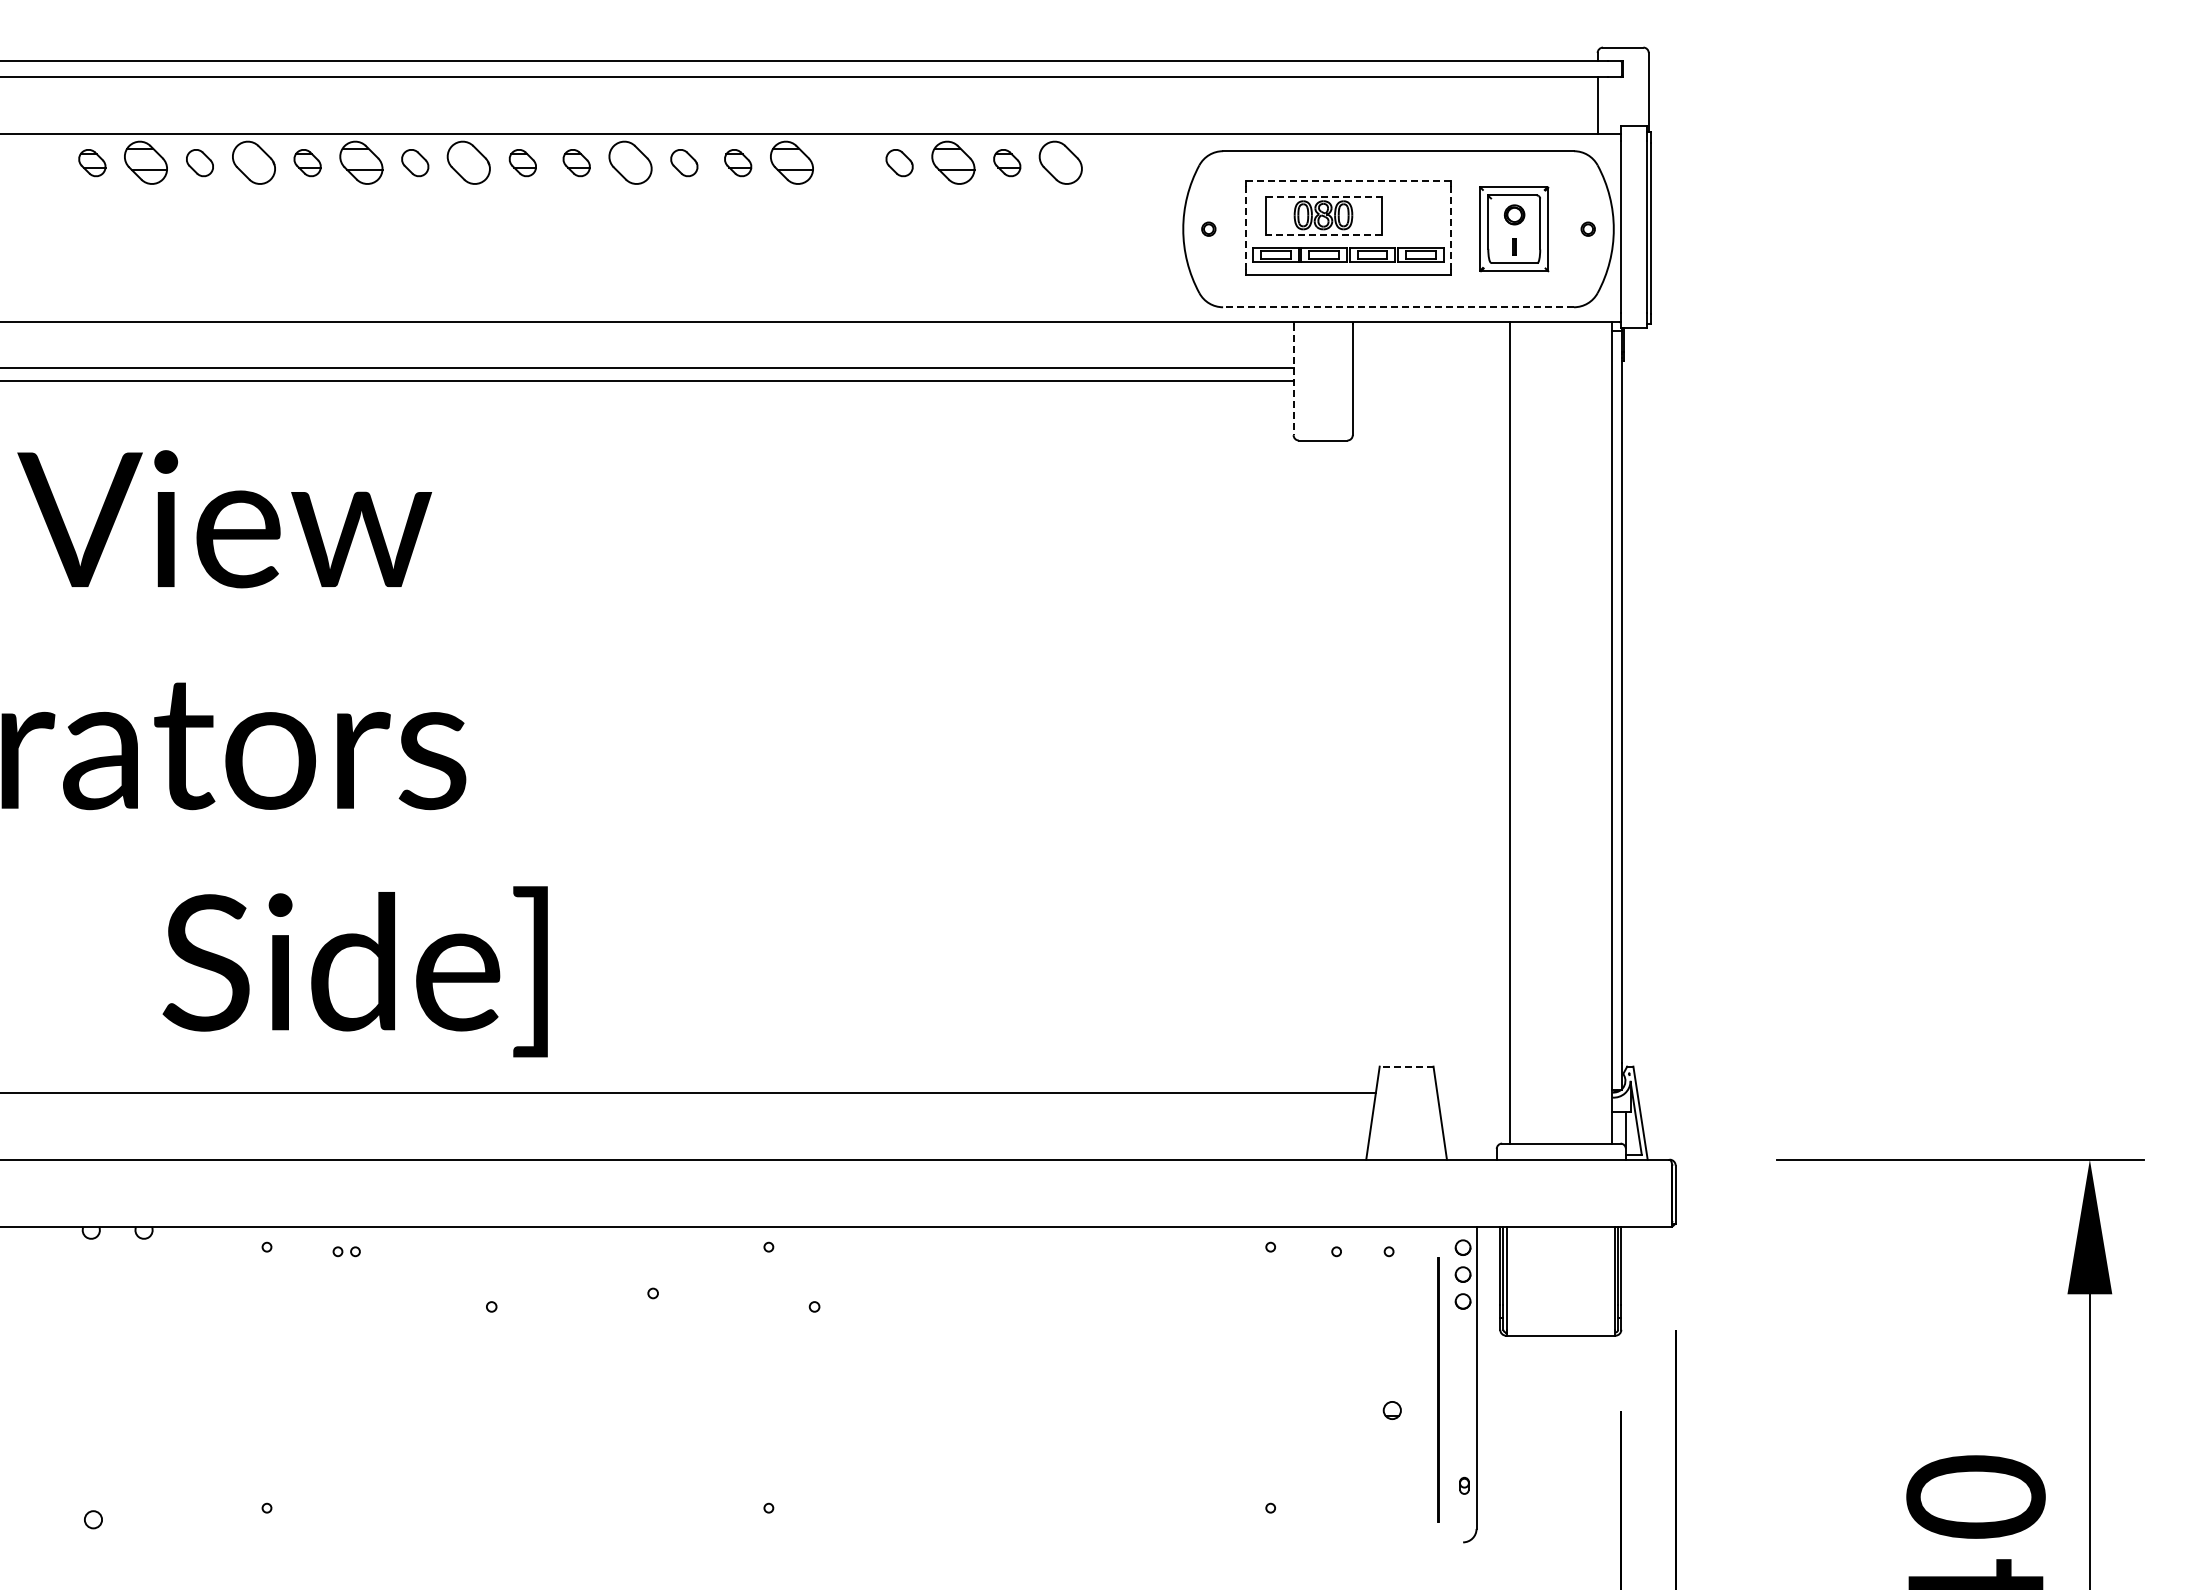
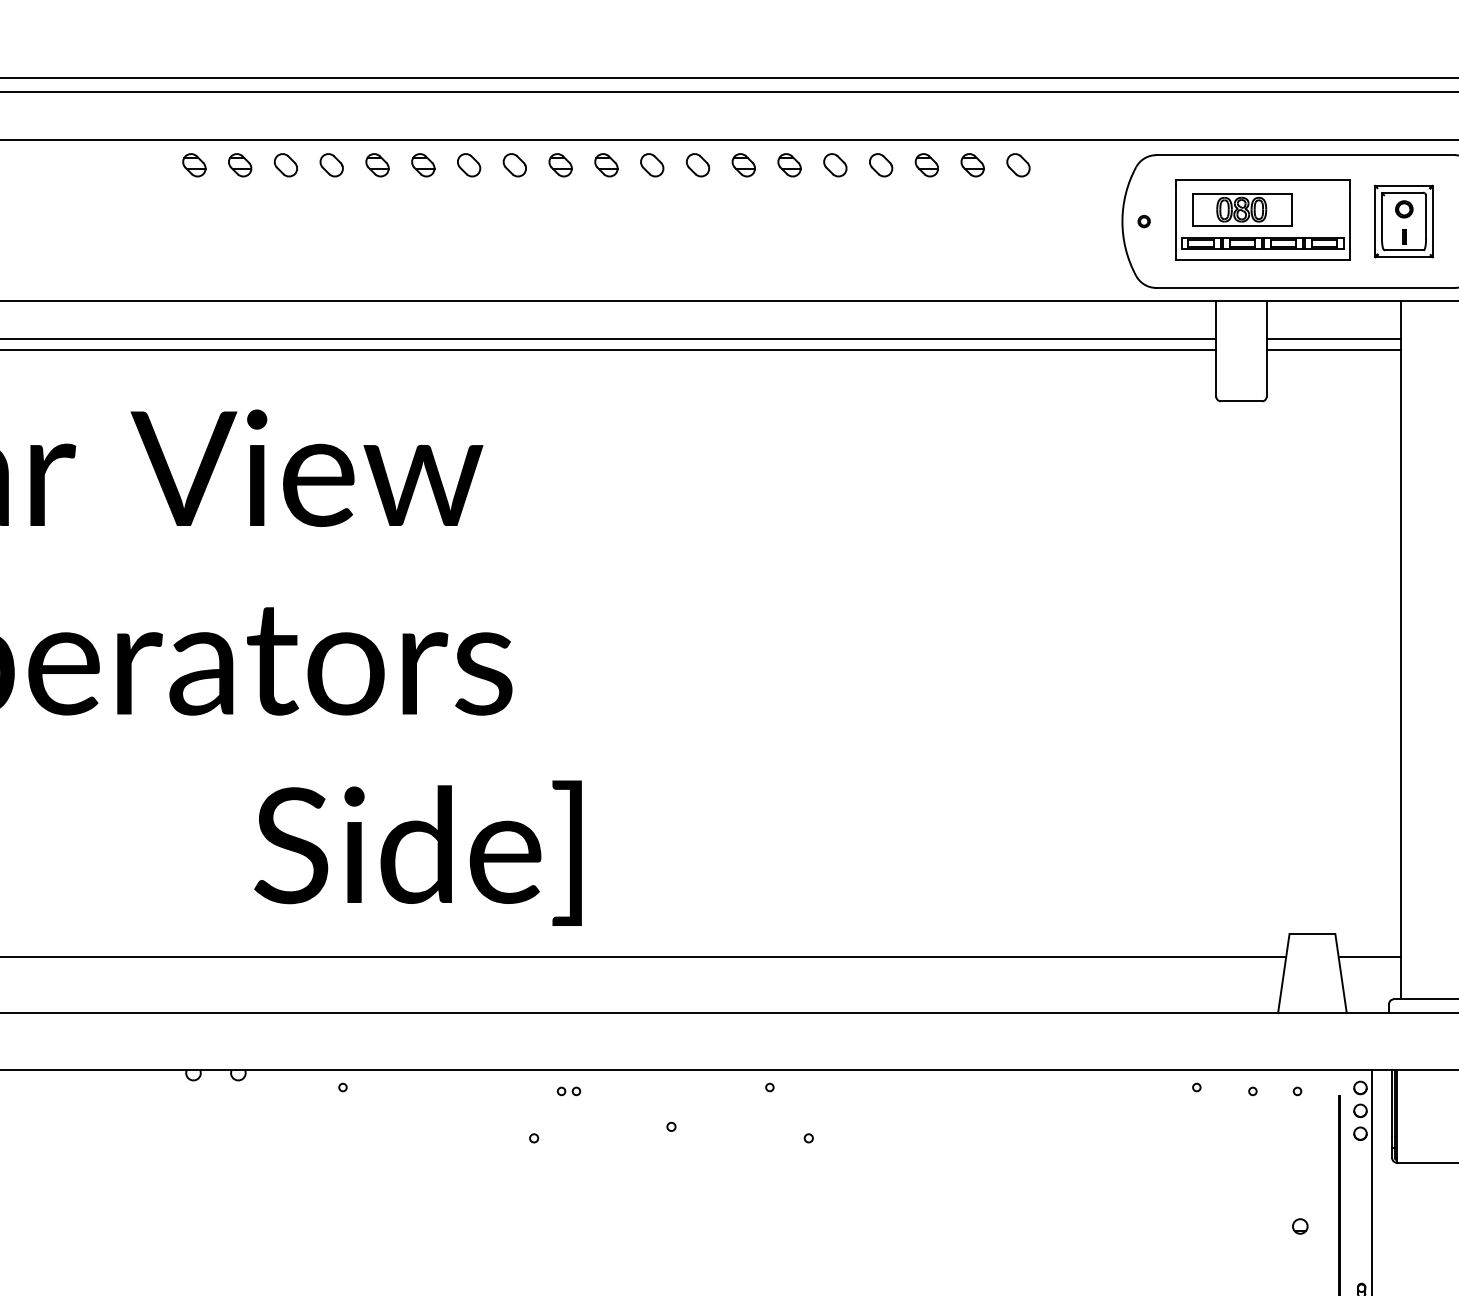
part: (146, 163) -> (240, 165), size x0.62
part: (253, 163) -> (331, 165), size x0.62
part: (361, 163) -> (423, 165), size x0.62
part: (469, 163) -> (515, 165), size x0.62
part: (630, 163) -> (652, 165), size x0.62
part: (791, 163) -> (789, 165), size x0.62
part: (845, 163) -> (835, 165), added
part: (953, 163) -> (926, 165), size x0.62
part: (1061, 163) -> (1018, 165), size x0.62
line: (1347, 180) -> (1262, 180), dashed -> solid
line: (1324, 196) -> (1242, 193), dashed -> solid
line: (1246, 227) -> (1176, 220), dashed -> solid
line: (1450, 227) -> (1349, 220), dashed -> solid
line: (1324, 234) -> (1242, 226), dashed -> solid
line: (1398, 307) -> (1305, 288), dashed -> solid
line: (1431, 367) -> (1333, 339), added
line: (1293, 379) -> (1216, 349), dashed -> solid
line: (1431, 380) -> (1333, 350), added
line: (1406, 1066) -> (1312, 933), dashed -> solid
line: (1473, 1093) -> (1369, 956), added
part: (346, 1251) -> (568, 1091), moved

